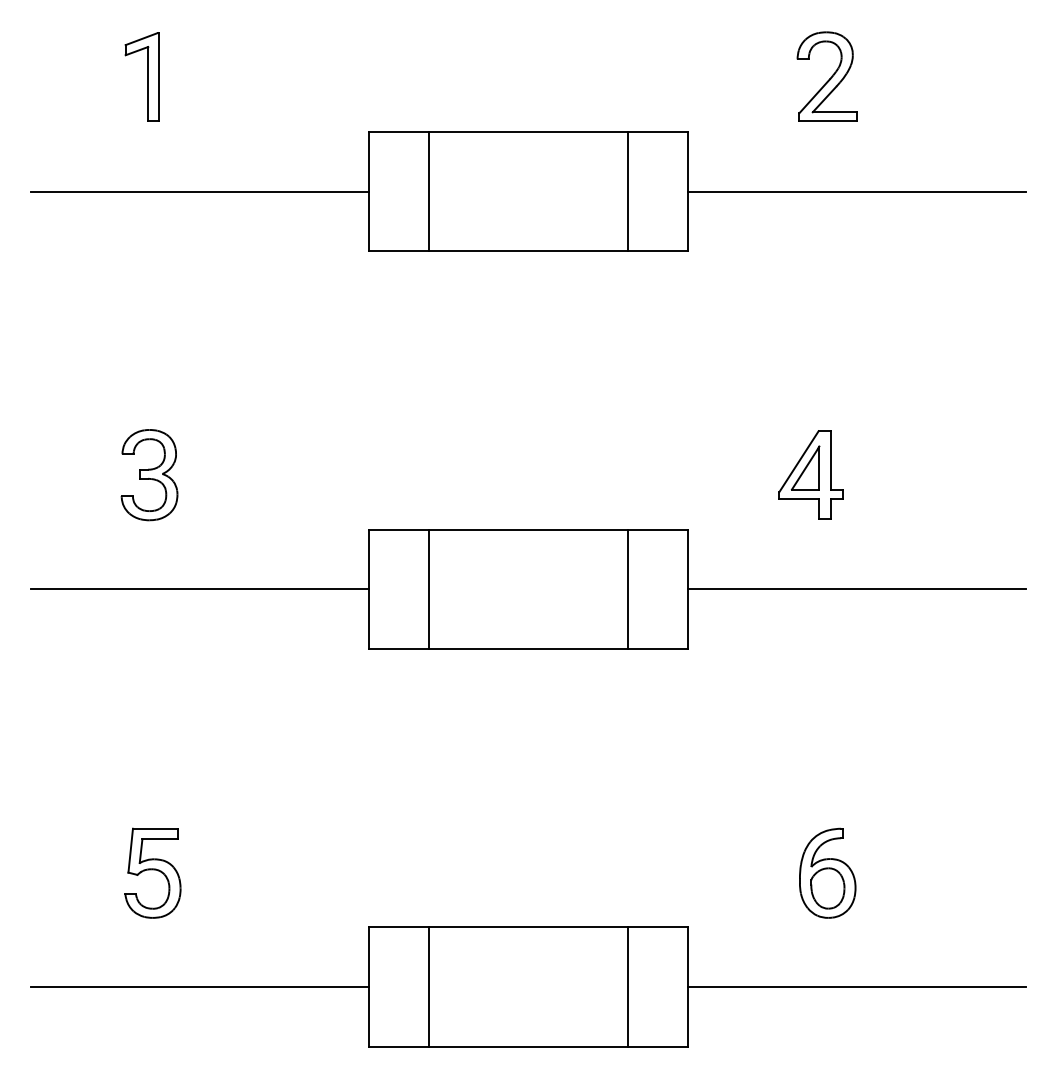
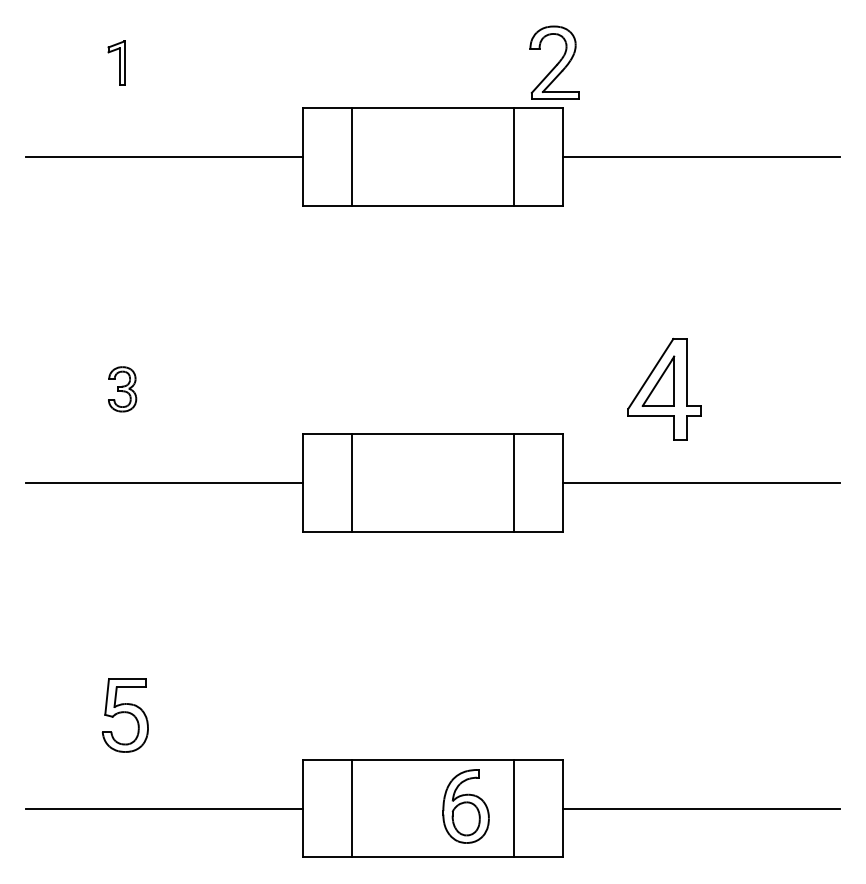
part: (142, 76) -> (116, 62), size x0.6
part: (826, 76) -> (554, 62), moved
part: (809, 474) -> (663, 388), size x1.4
part: (149, 475) -> (122, 389), size x0.6
part: (826, 873) -> (465, 806), moved

